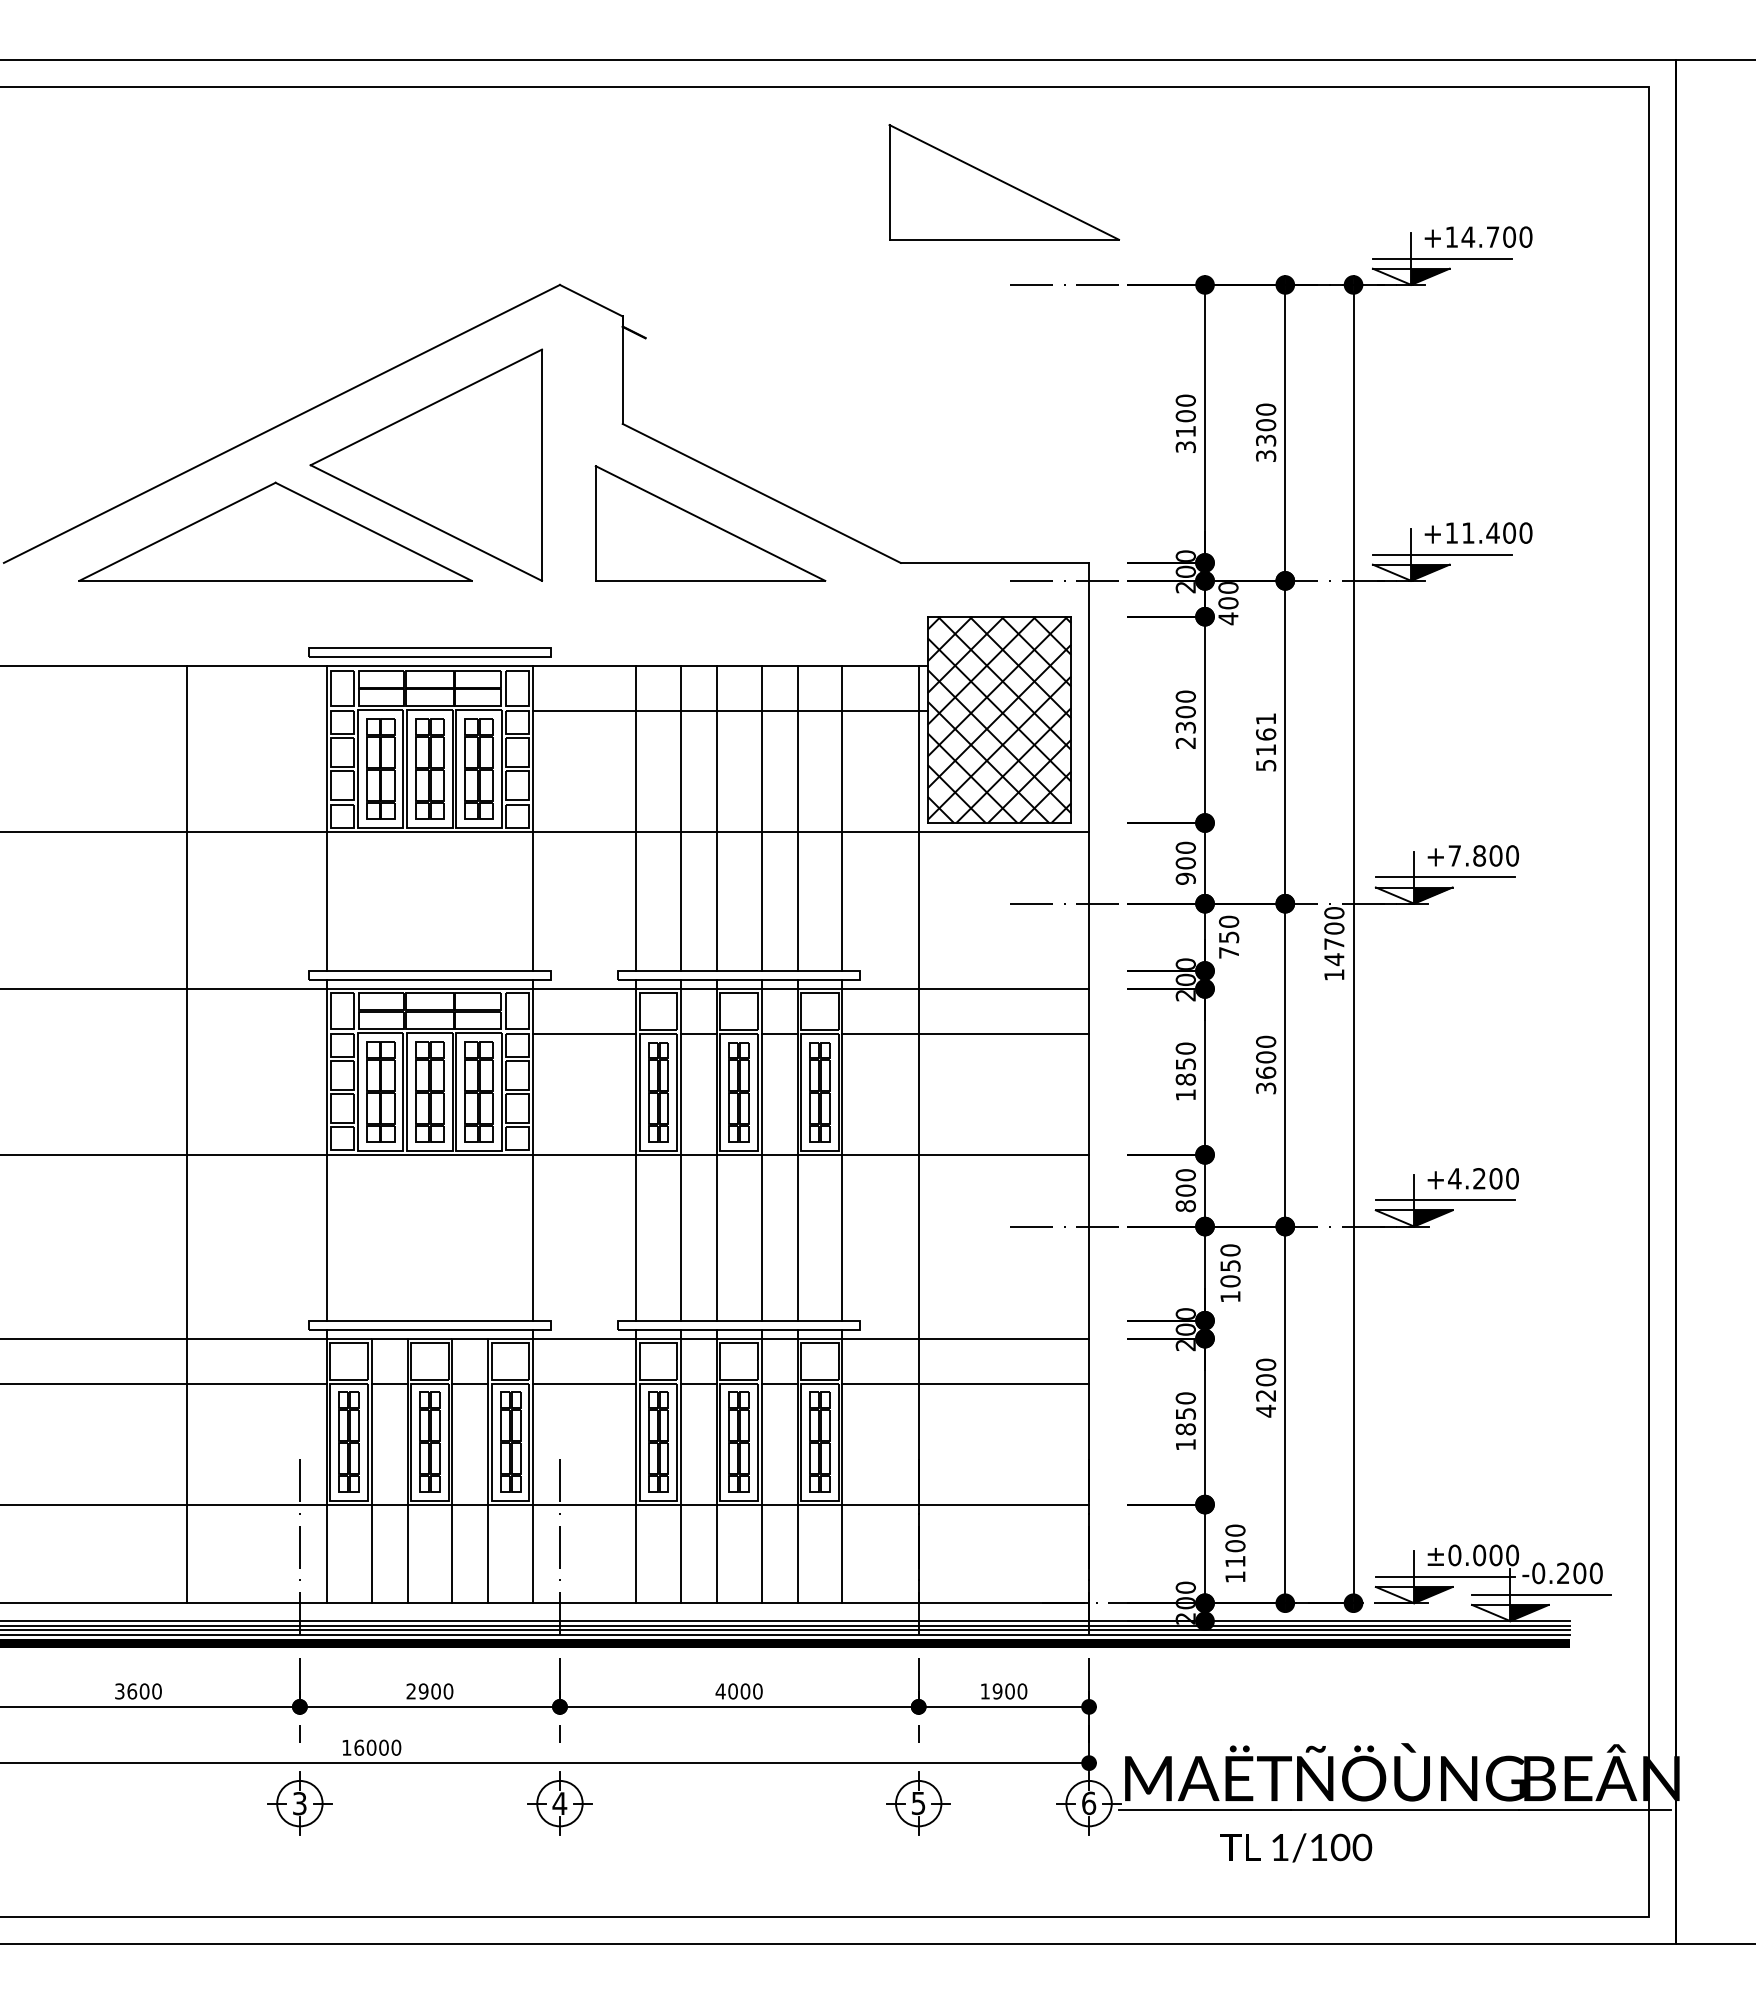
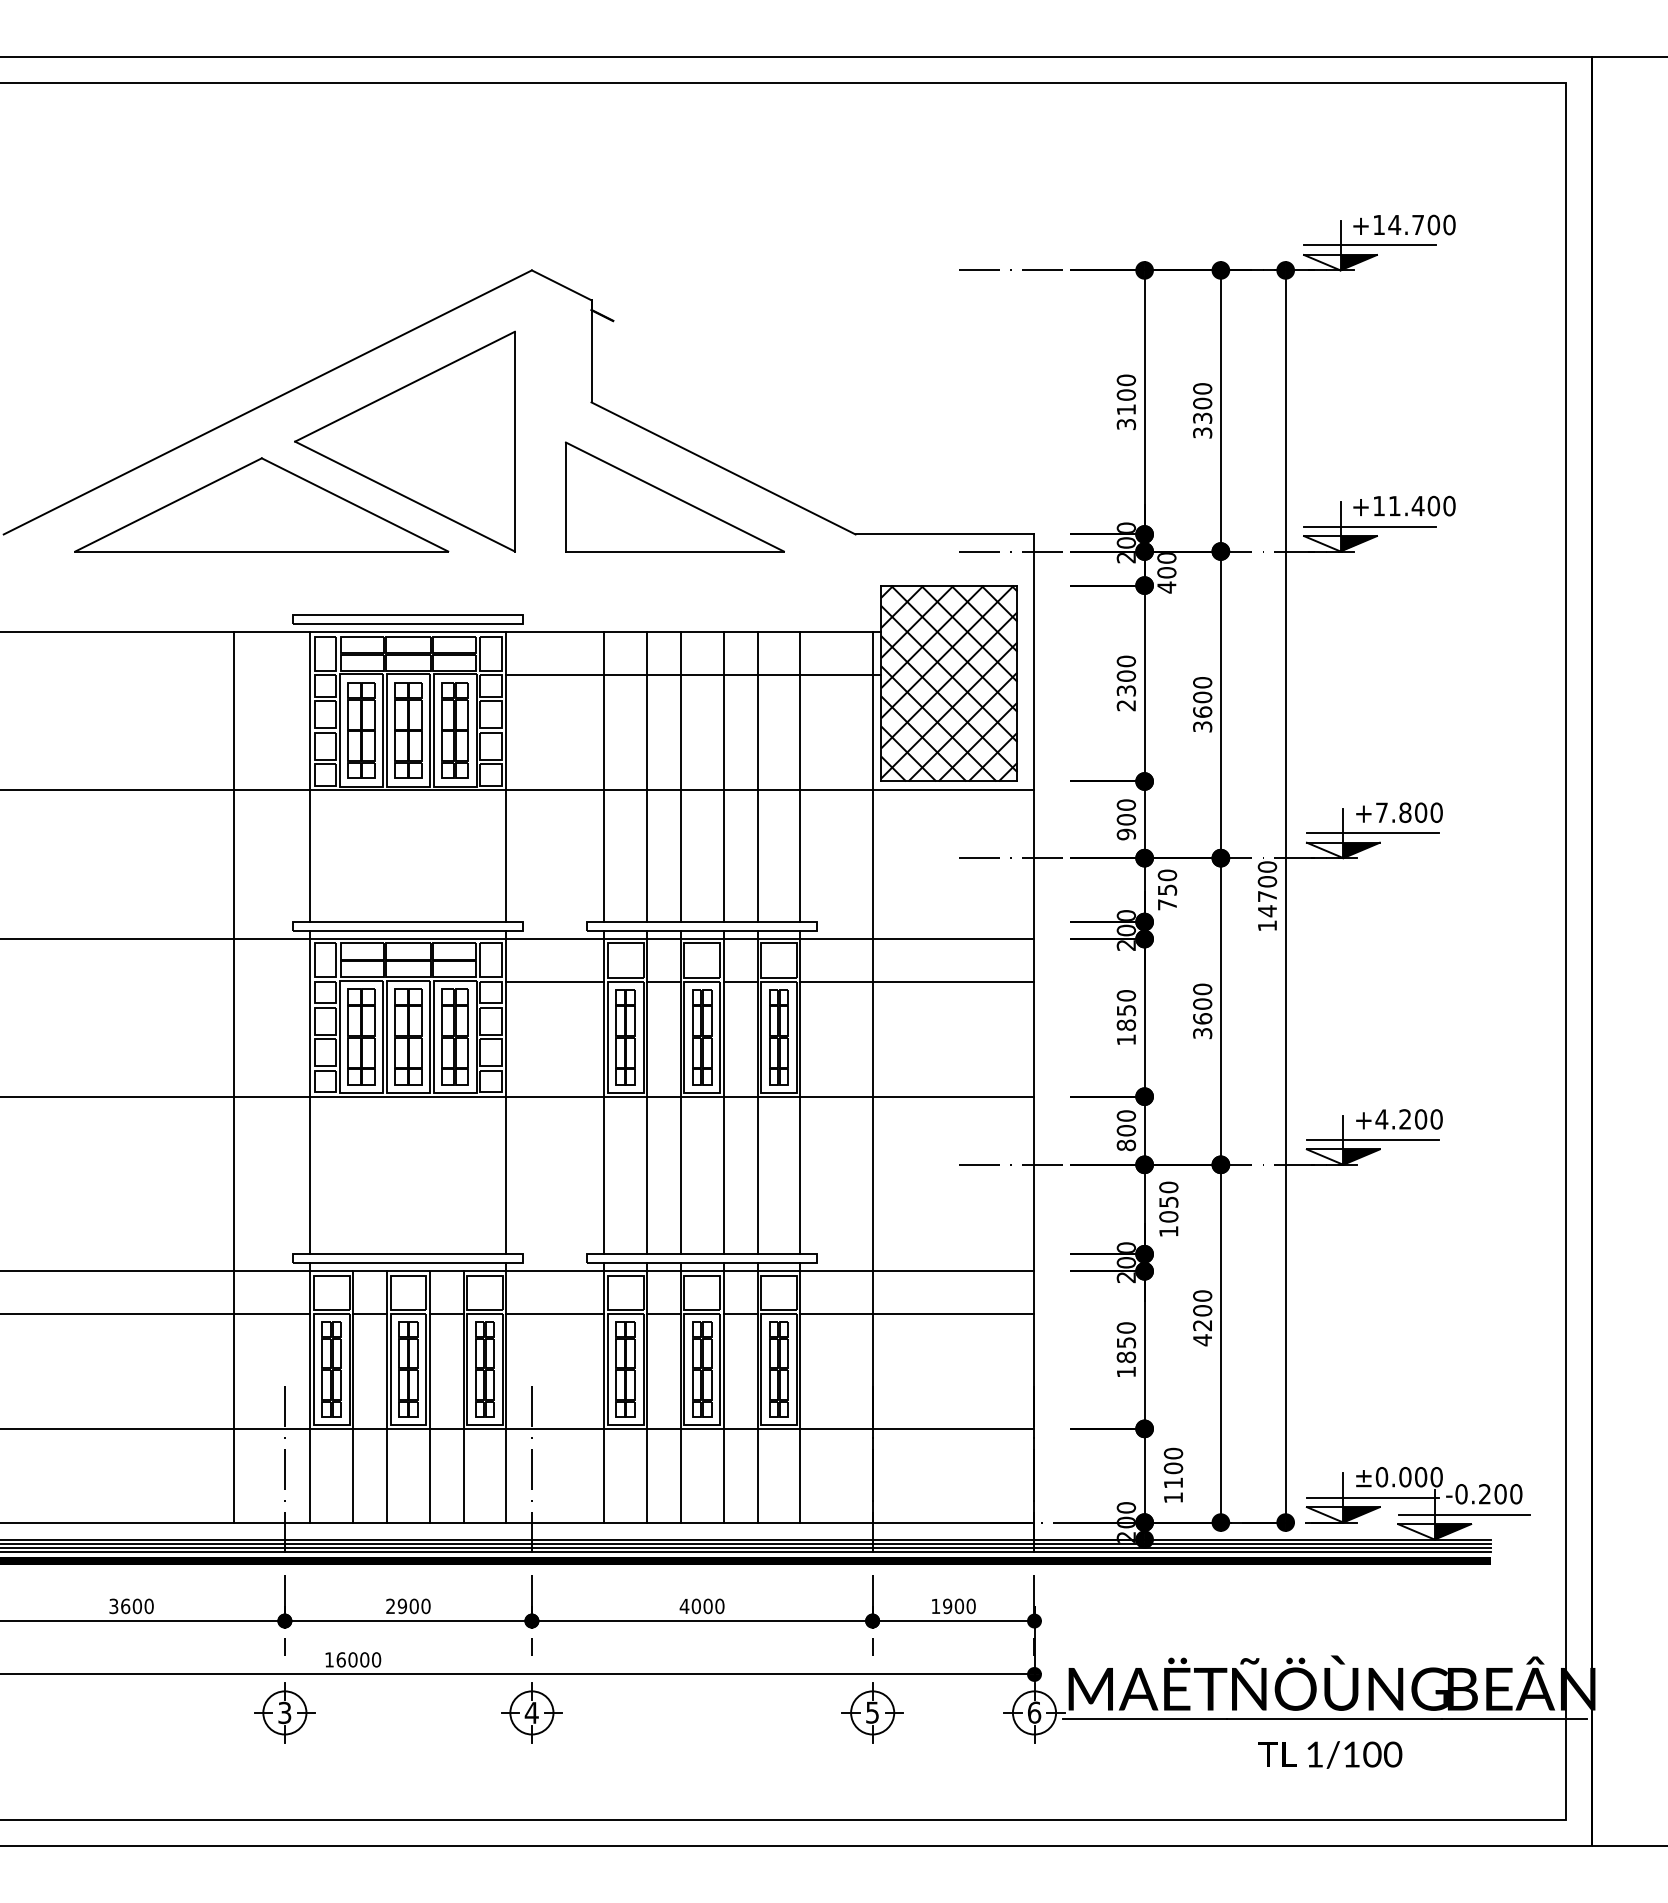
part: (1003, 181) -> (953, 172), removed
text: (1265, 741) -> (1202, 704), 5161 -> 3600
line: (186, 1134) -> (233, 1077), moved
text: (1296, 1847) -> (1330, 1754), moved

